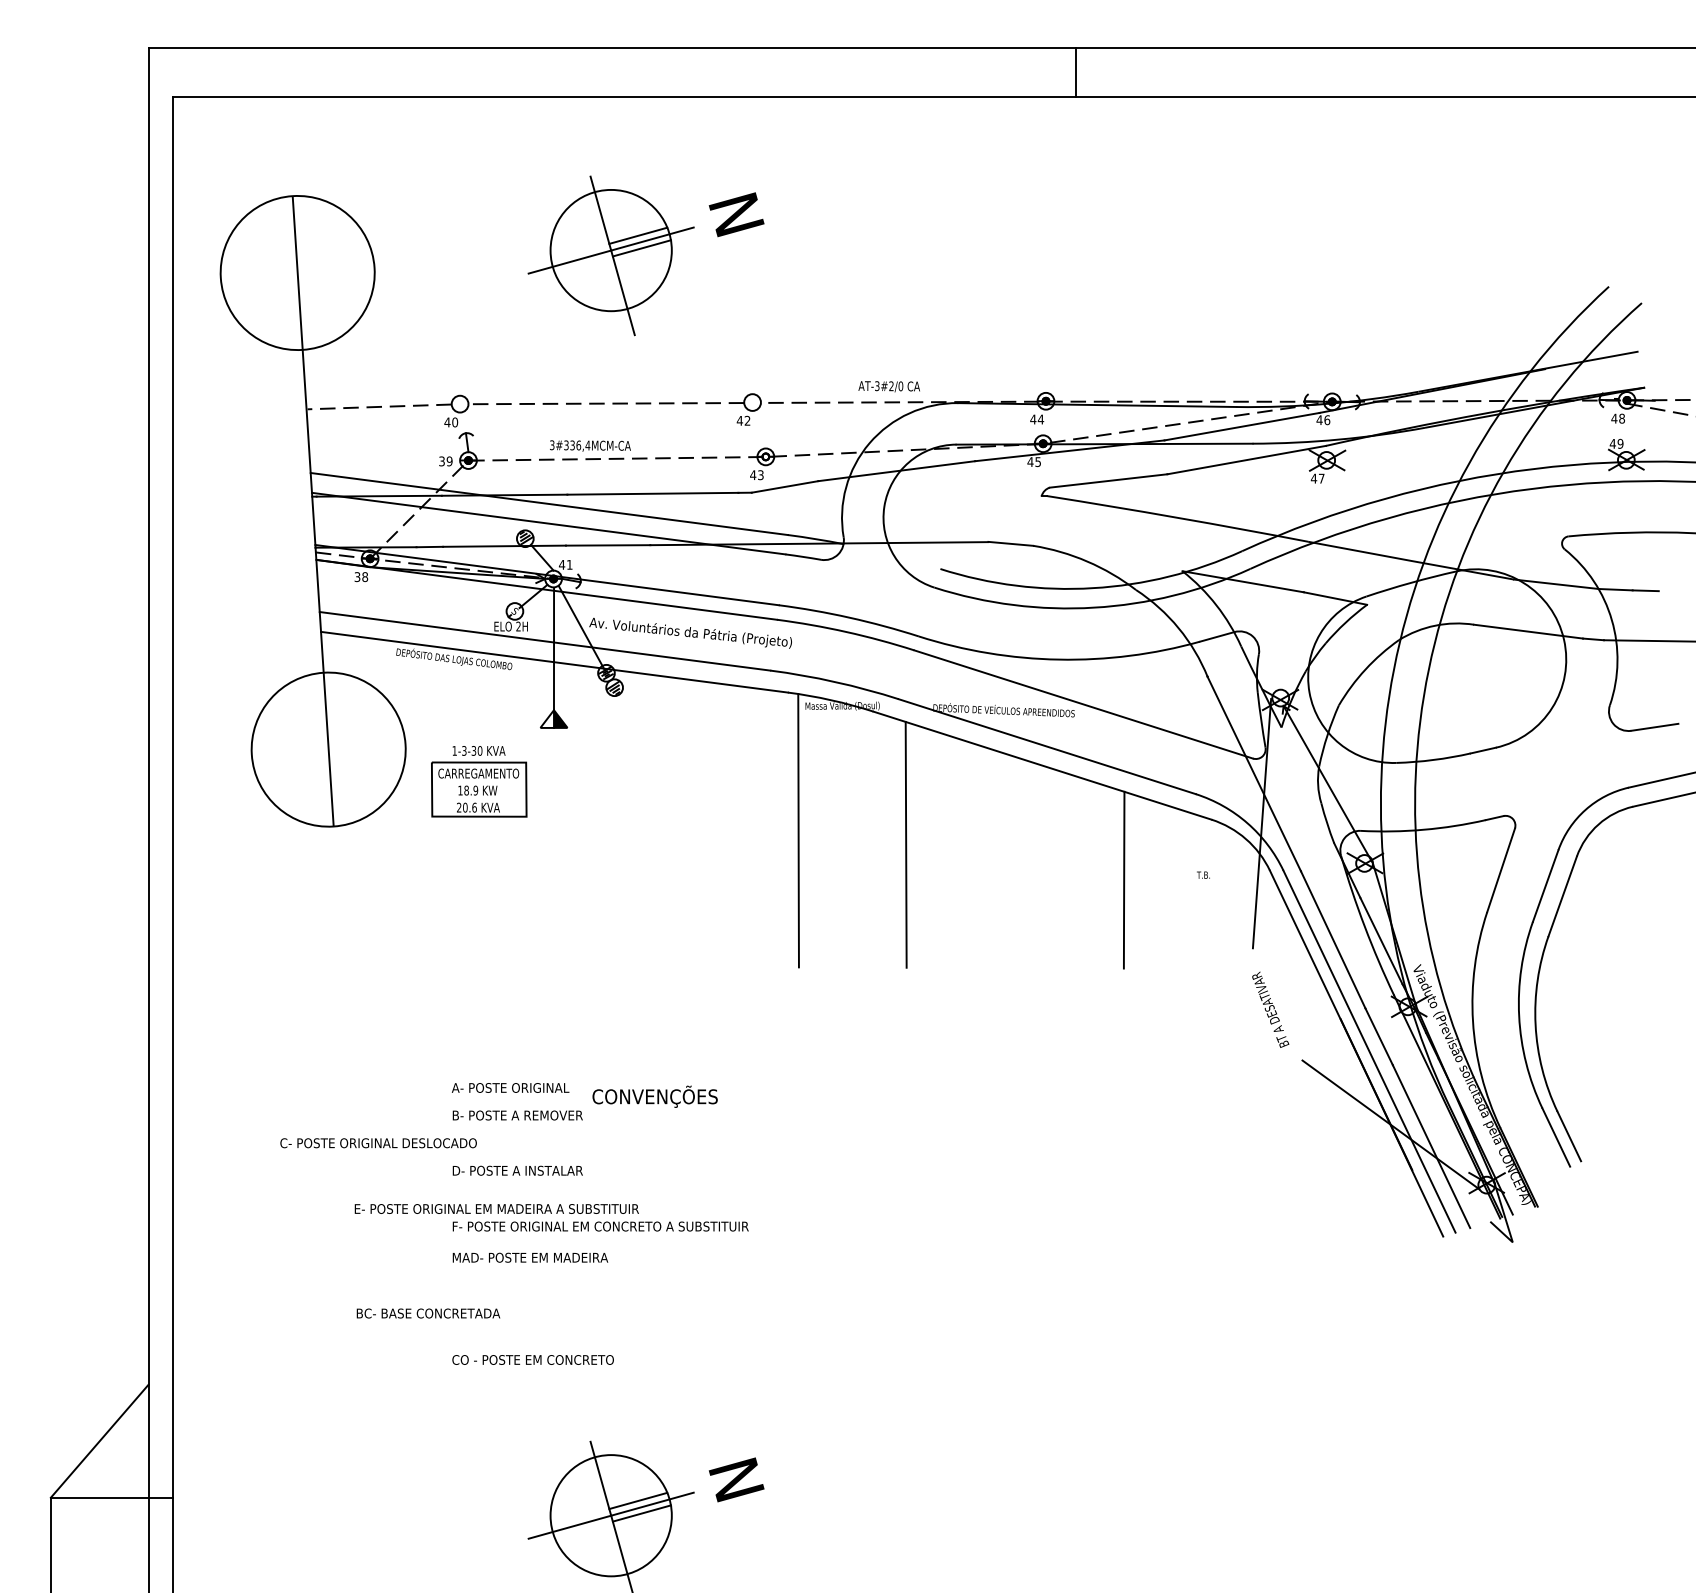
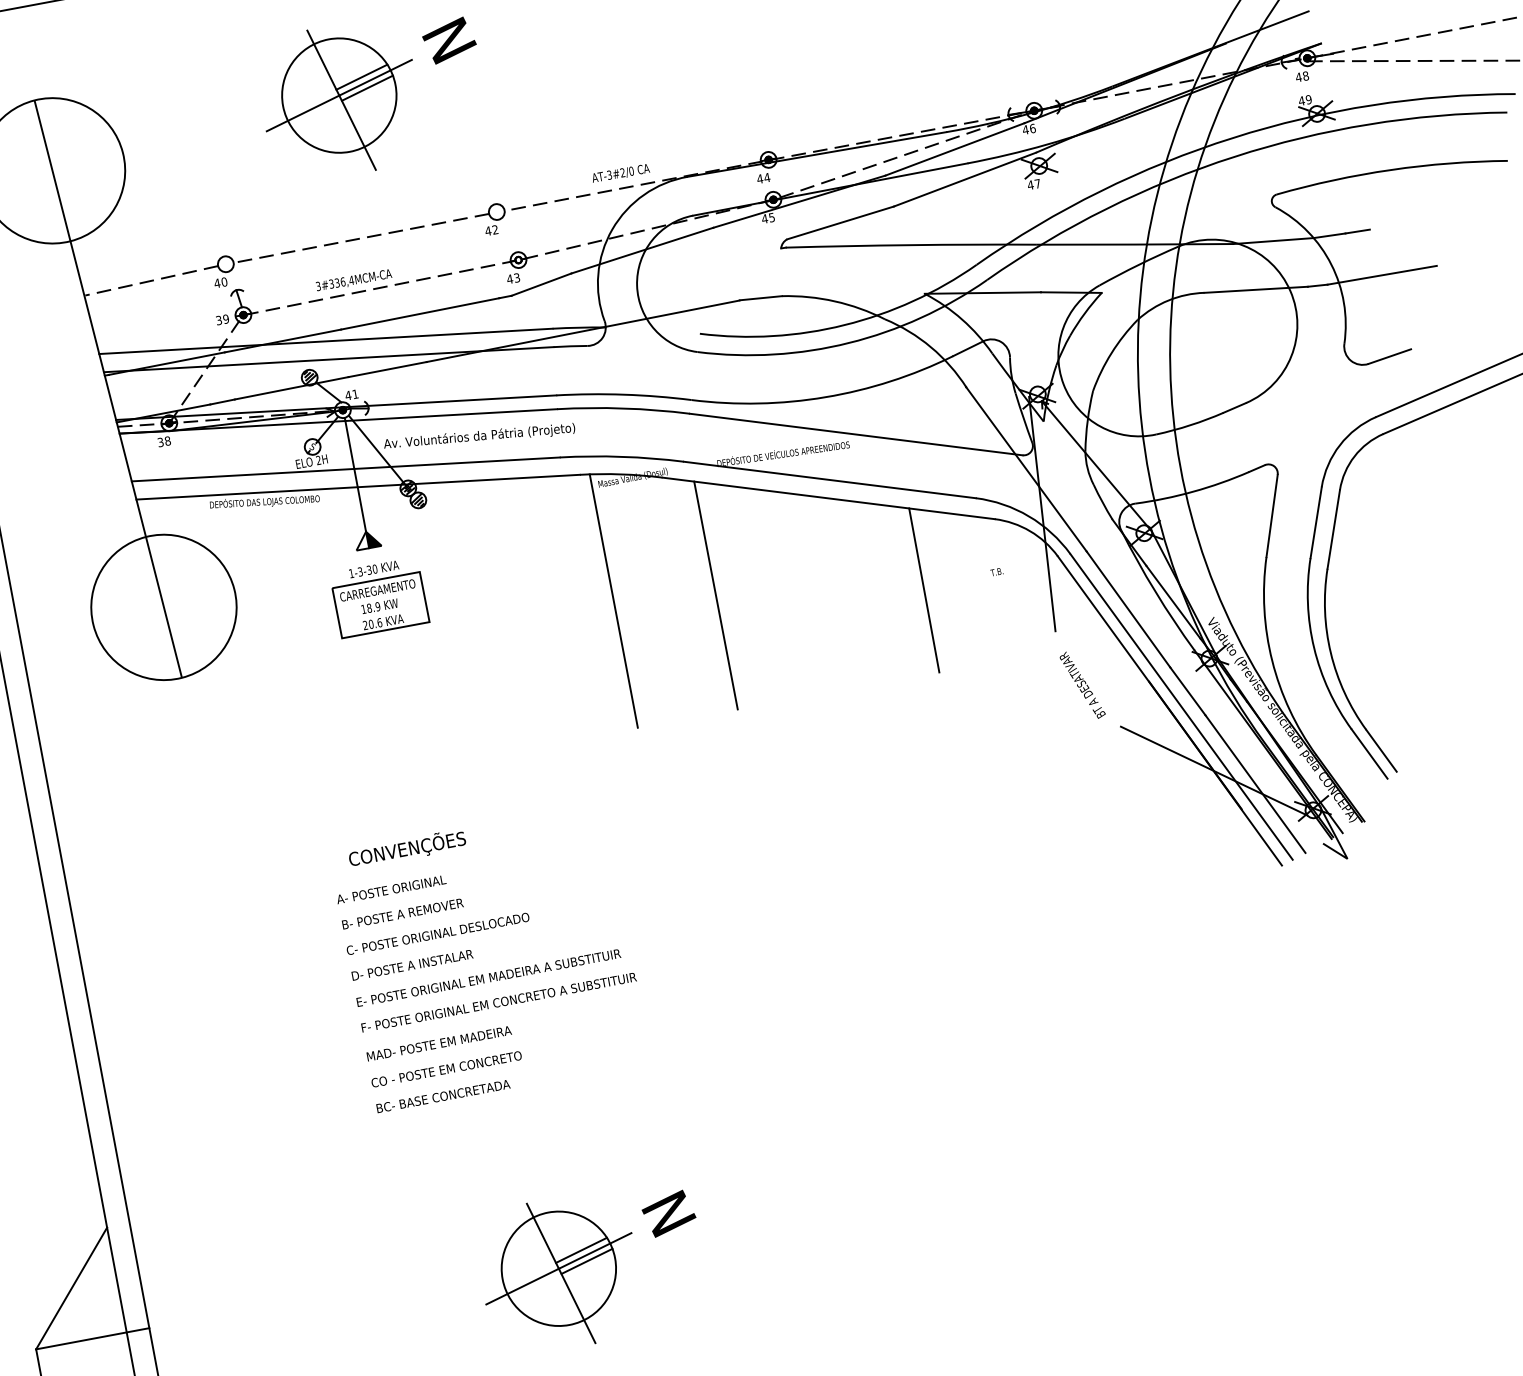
part: (479, 781) -> (379, 597), moved
text: (654, 1096) -> (406, 848), moved
text: (378, 1143) -> (438, 934), moved
text: (496, 1208) -> (488, 977), moved
text: (428, 1313) -> (443, 1096), moved
text: (532, 1359) -> (445, 1068), moved

